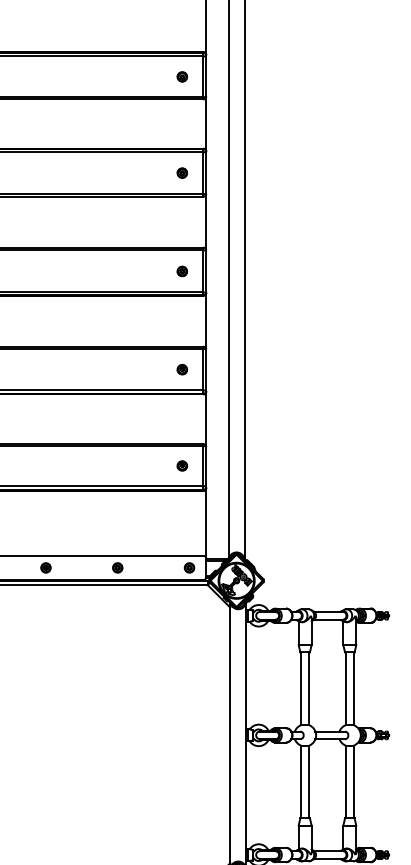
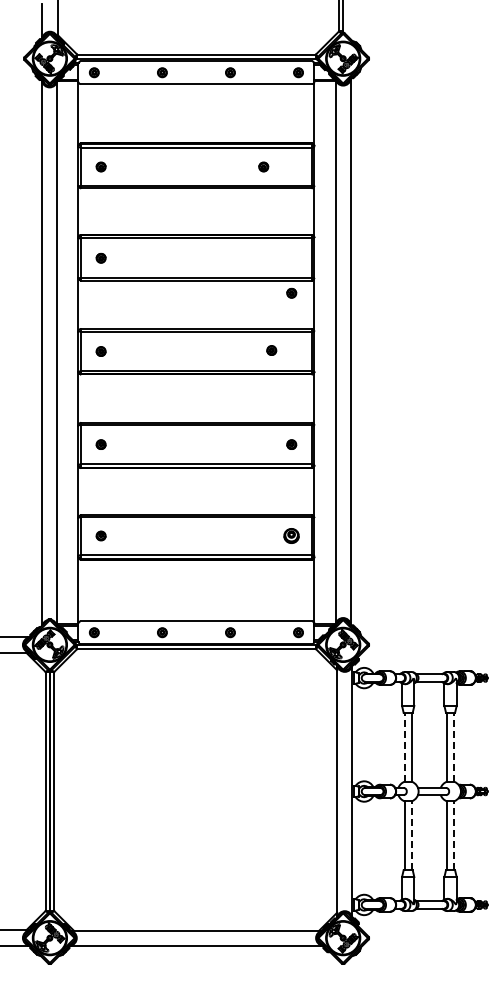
part: (182, 76) -> (263, 166), moved
part: (182, 172) -> (291, 292), moved
part: (182, 271) -> (271, 350), moved
part: (182, 465) -> (291, 535), size x1.6
line: (301, 687) -> (404, 746), solid -> dashed
line: (353, 687) -> (454, 746), solid -> dashed
line: (308, 781) -> (411, 835), solid -> dashed
line: (353, 781) -> (454, 835), solid -> dashed

